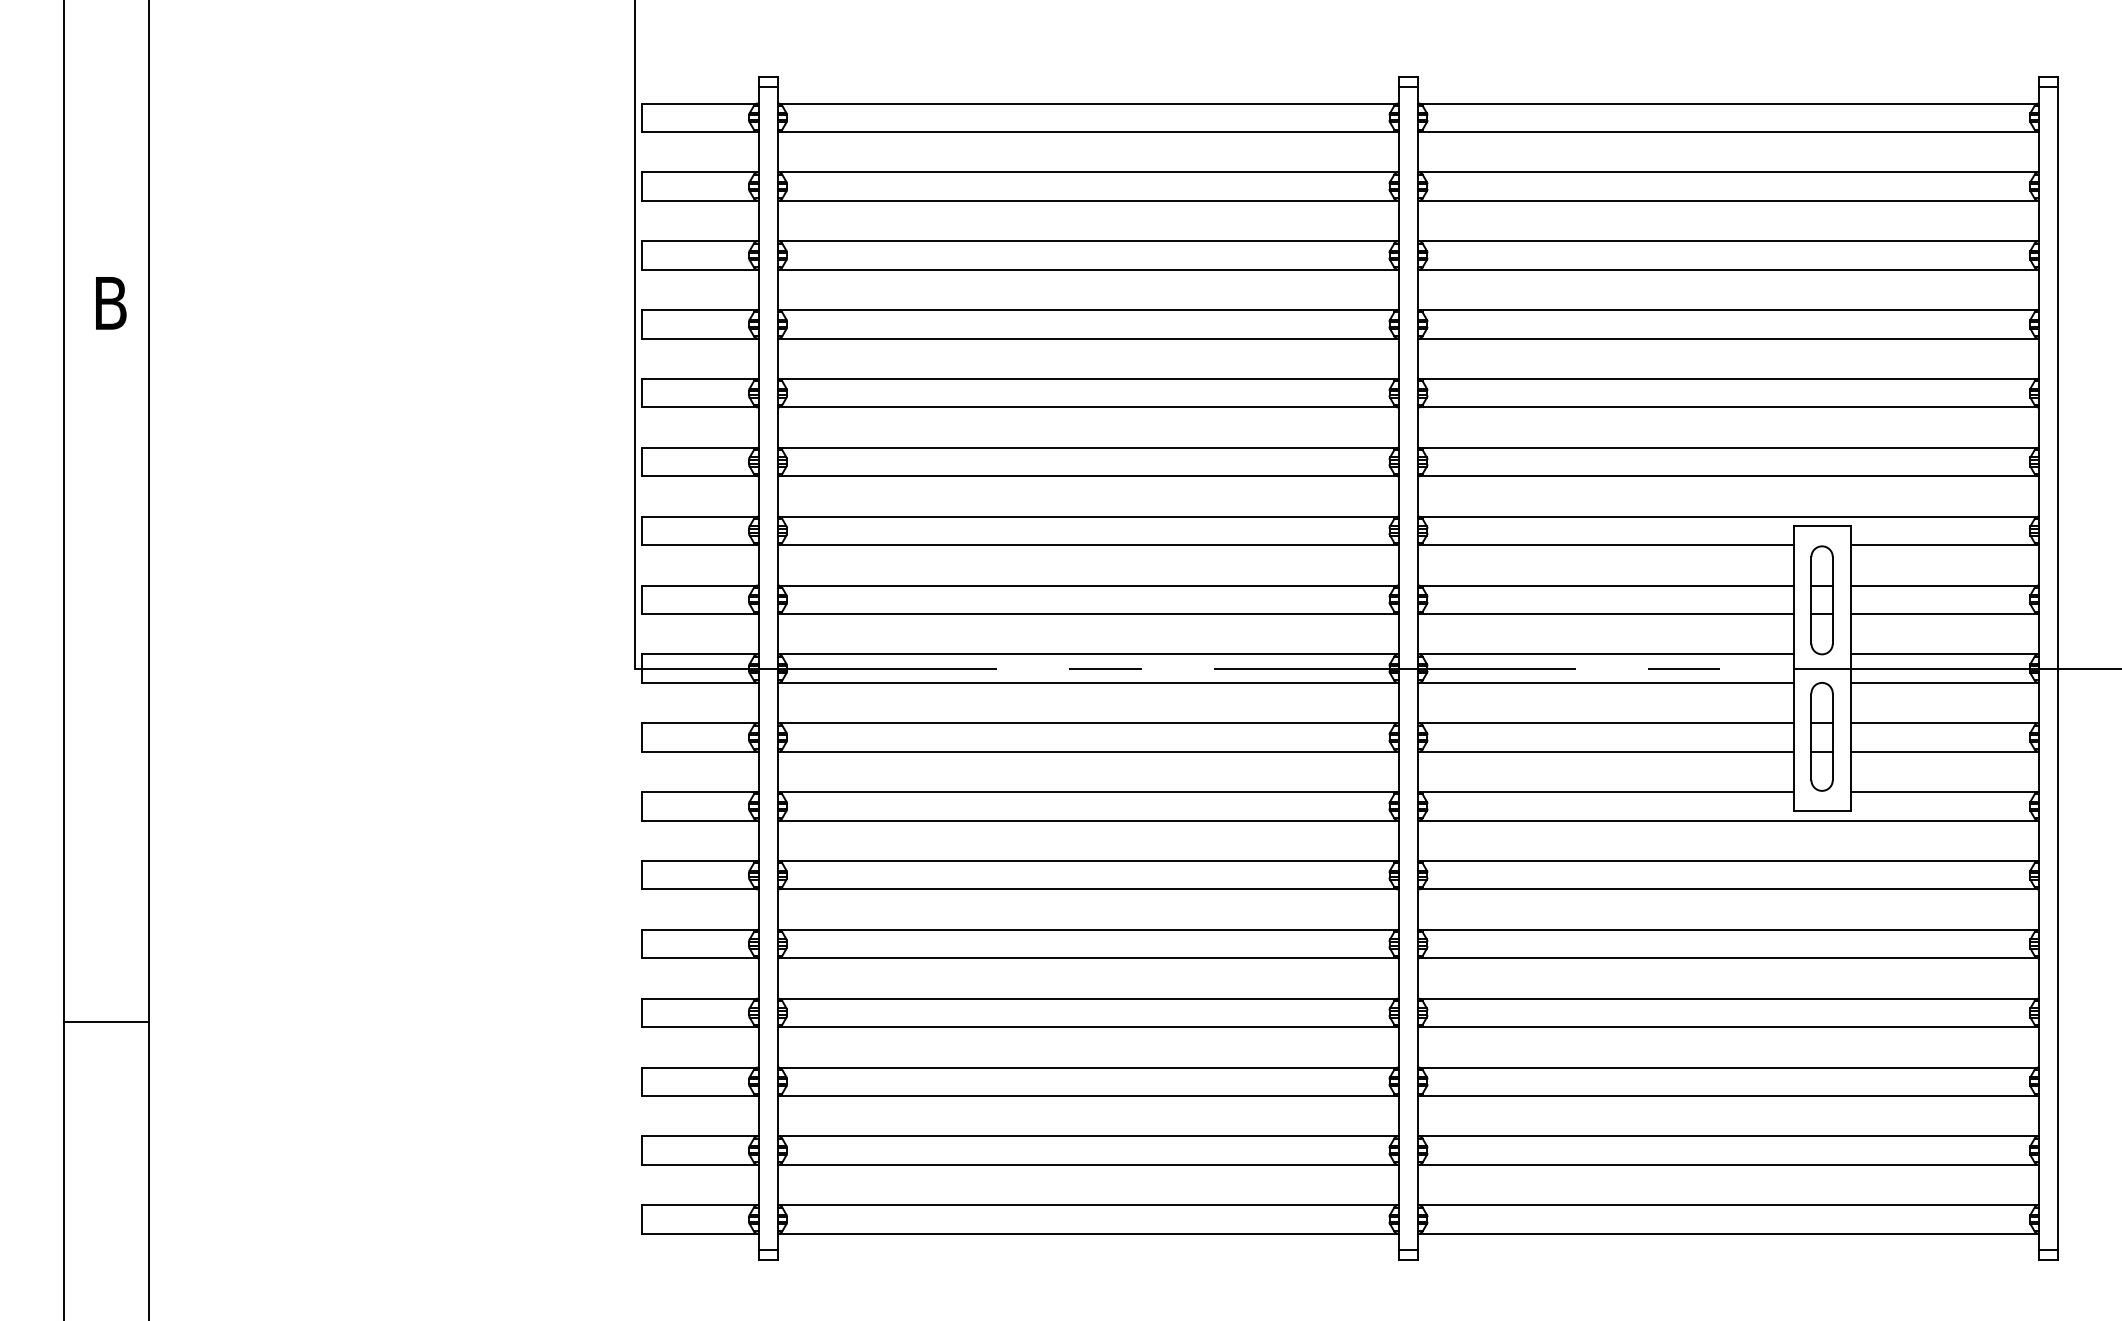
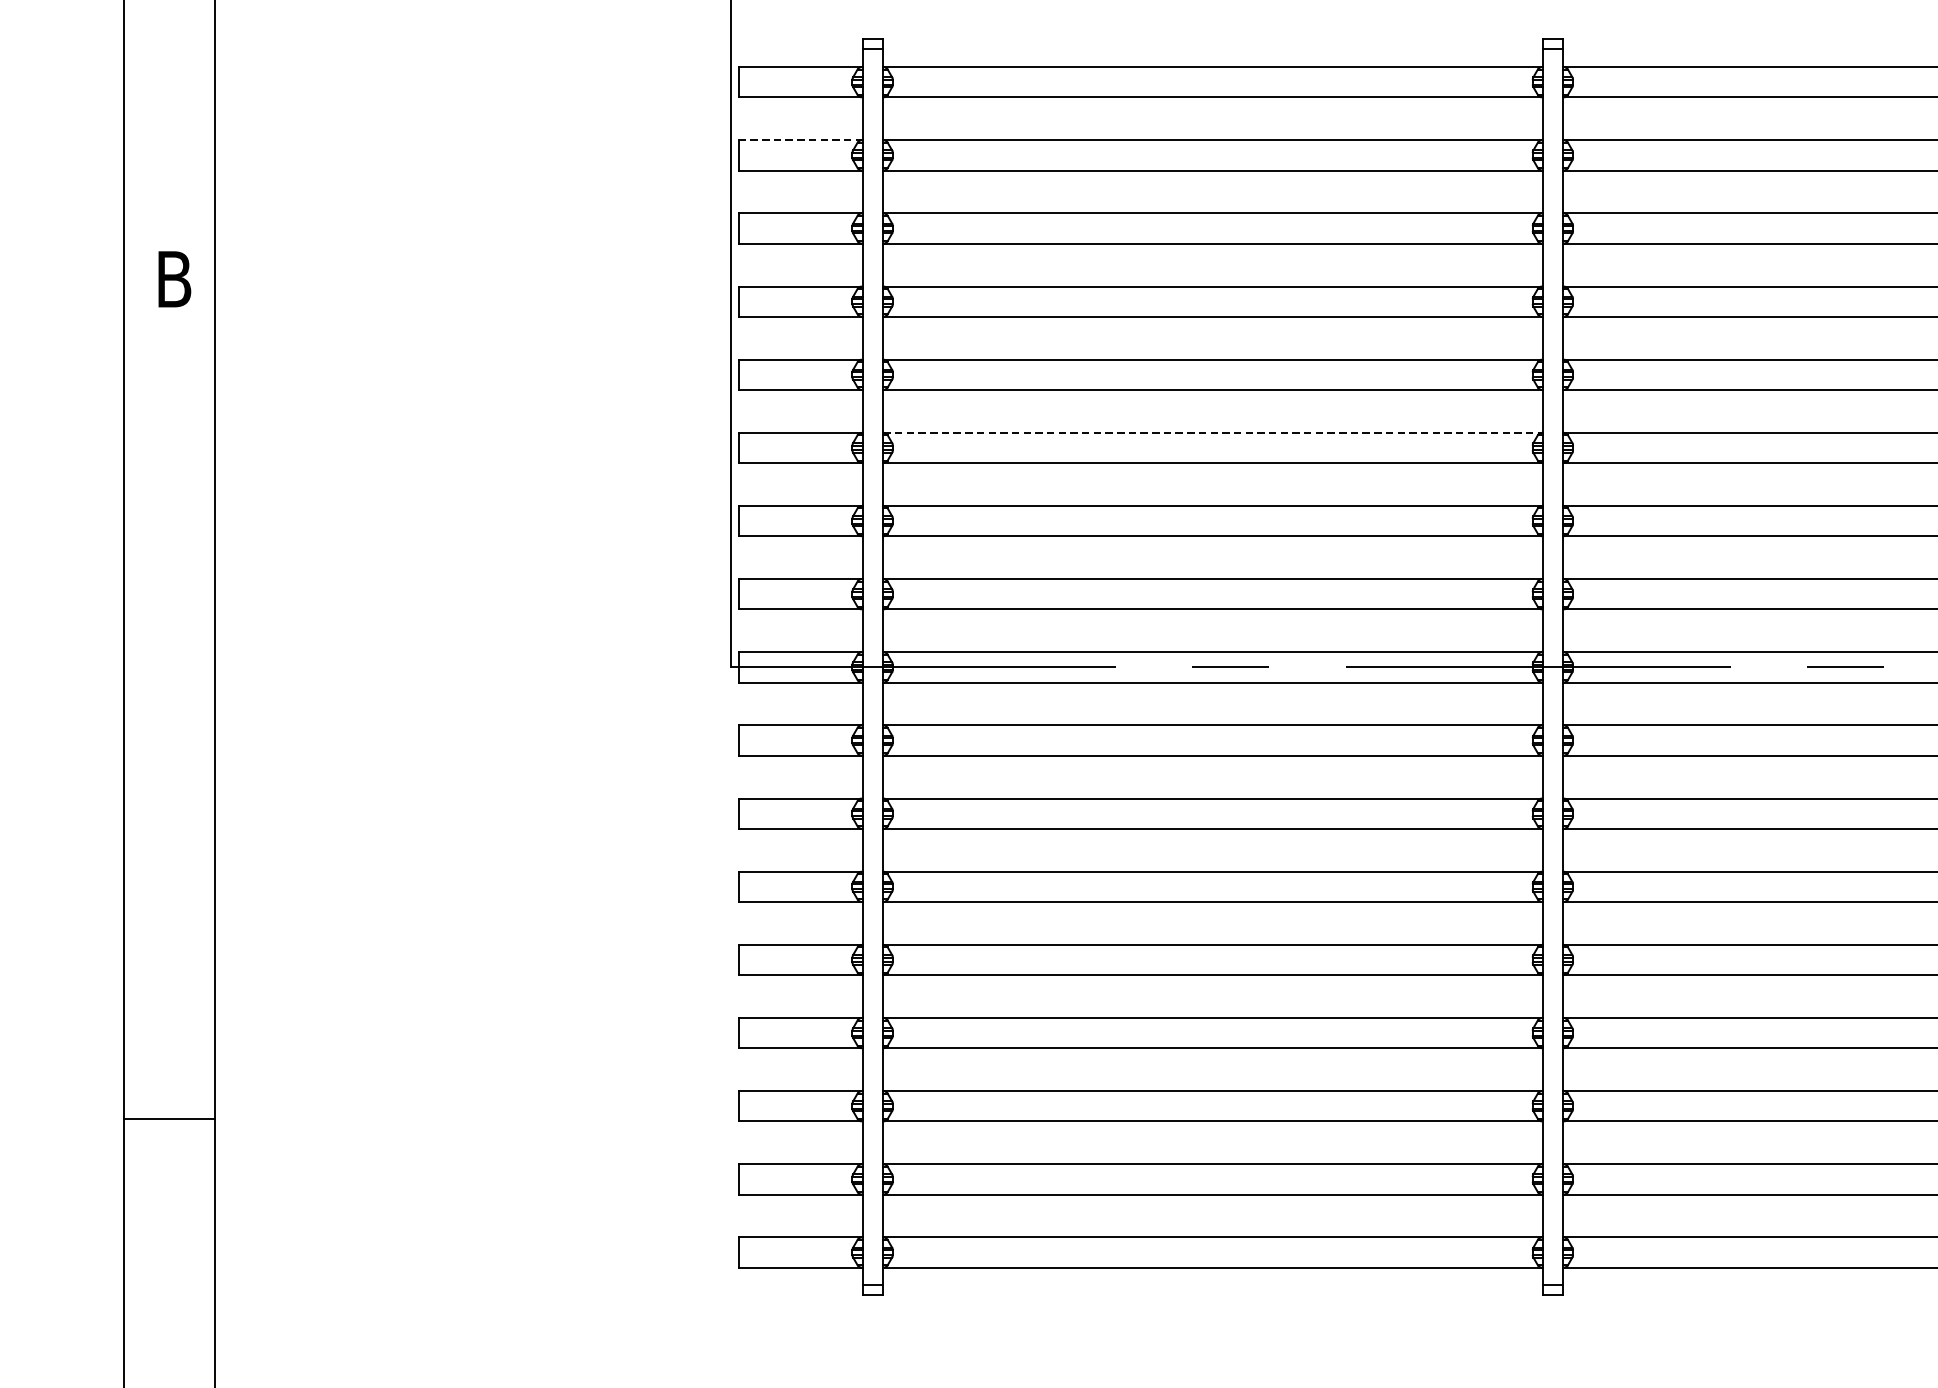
line: (700, 172) -> (800, 140), solid -> dashed
line: (1088, 447) -> (1212, 432), solid -> dashed
line: (106, 1021) -> (169, 1118), moved

